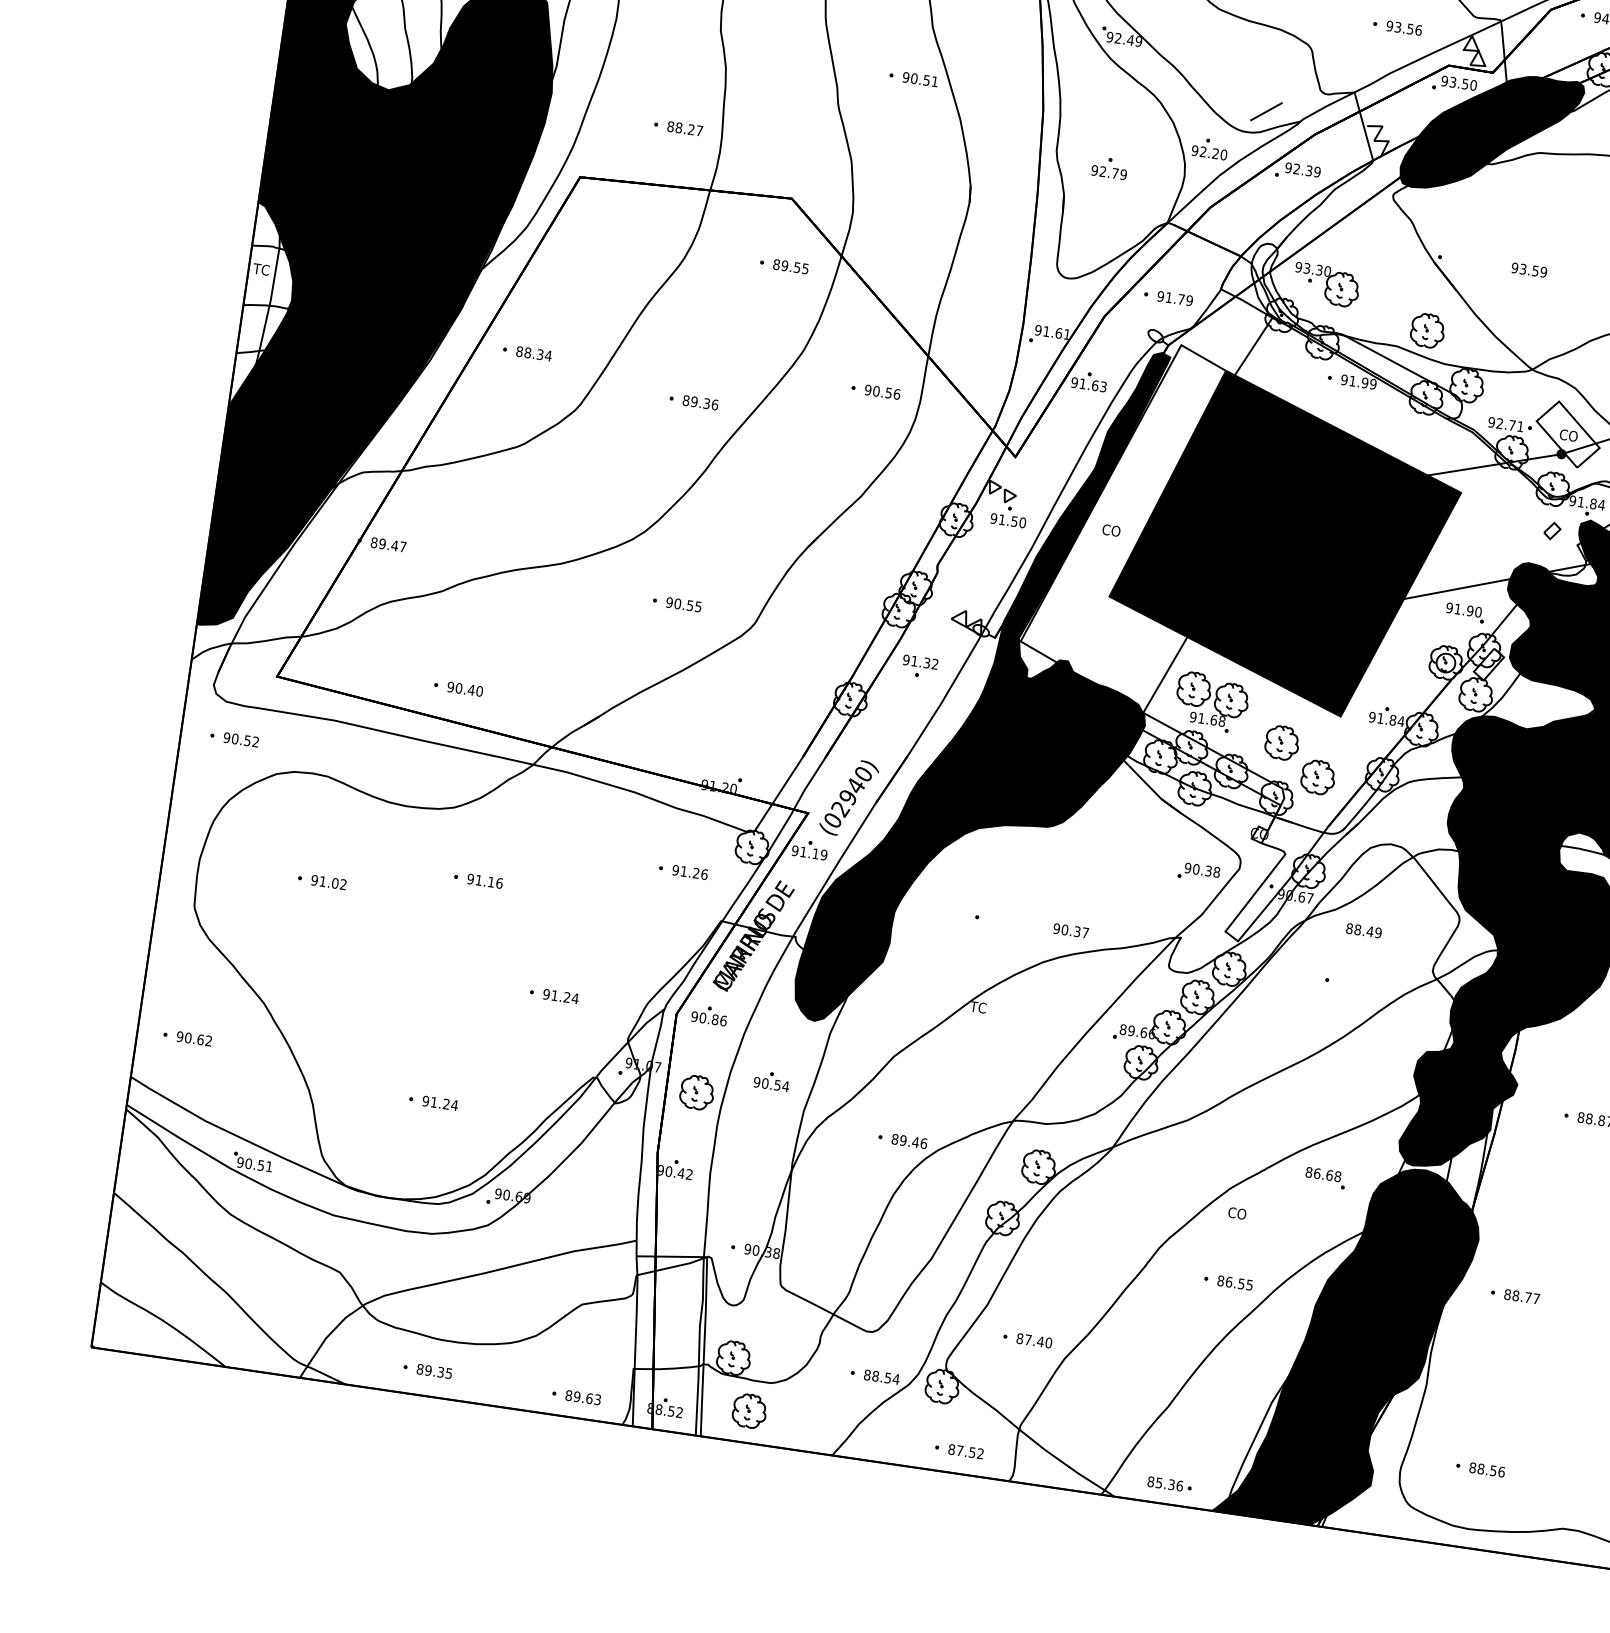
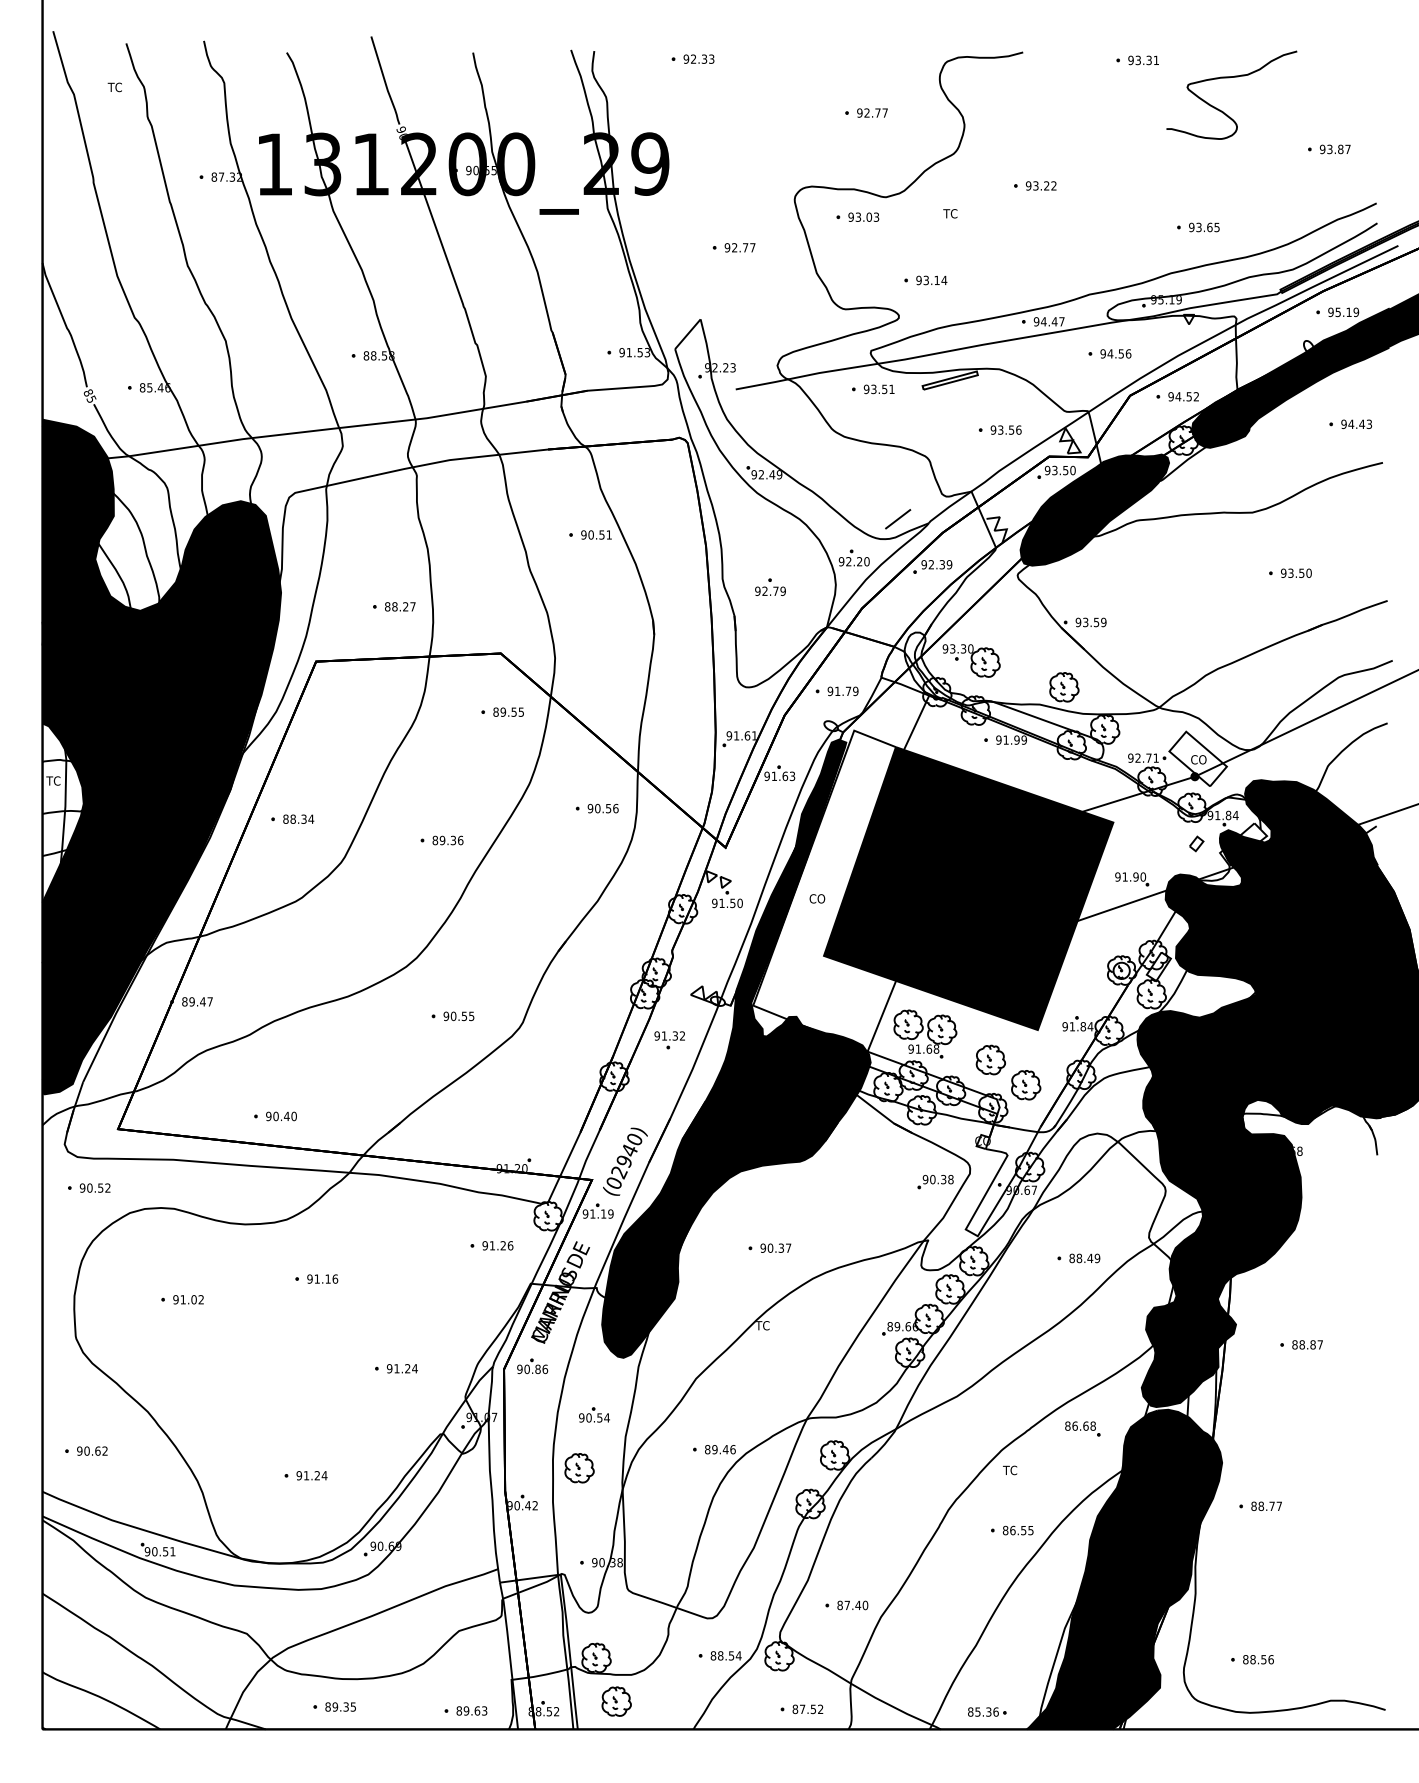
text: (1528, 270) -> (1090, 622), moved
part: (1465, 613) -> (1132, 879), moved
text: (1070, 929) -> (775, 1247), moved
text: (1363, 930) -> (1084, 1258), moved
part: (697, 1092) -> (579, 1468), moved
text: (1237, 1213) -> (1011, 1470), CO -> TC

